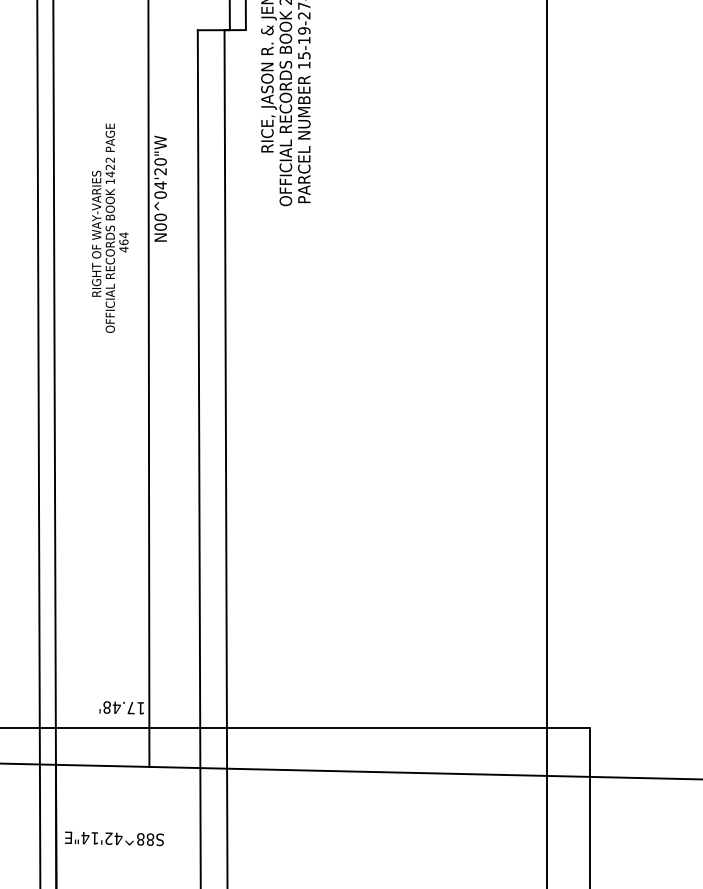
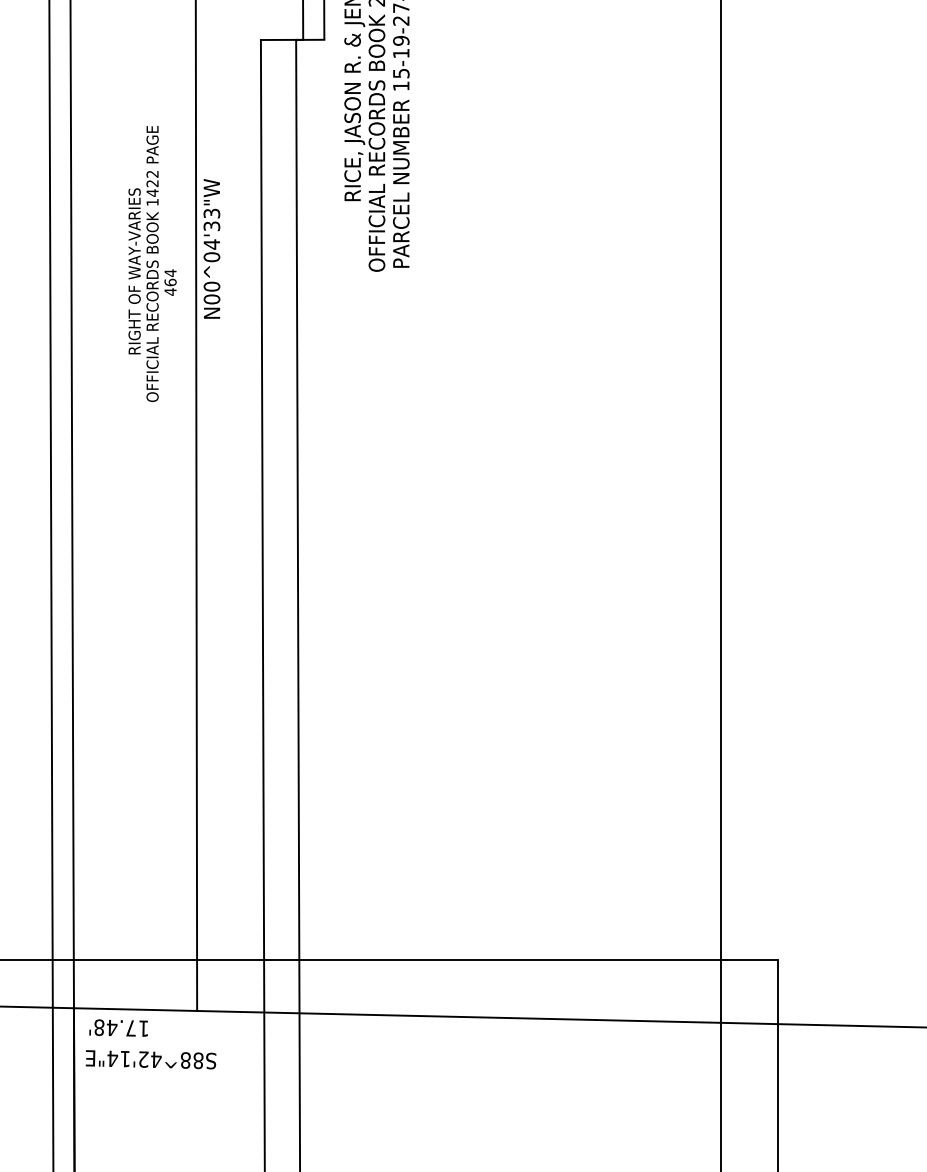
text: (160, 166) -> (211, 219), 04'20"W -> 04'33"W
text: (110, 227) -> (152, 263), moved
text: (121, 707) -> (118, 1027), moved
text: (114, 838) -> (150, 1059), moved

